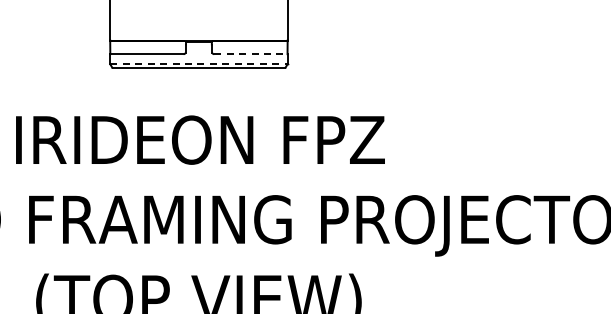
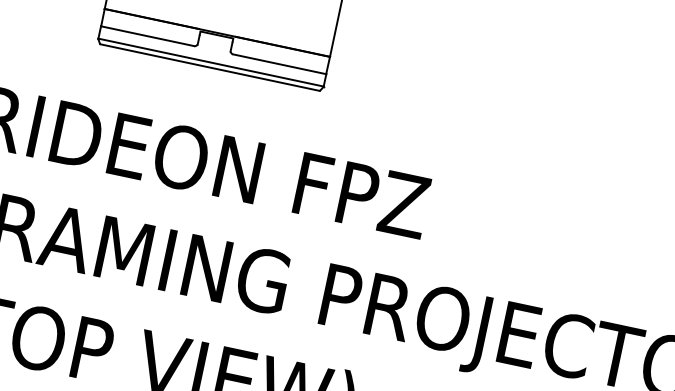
line: (250, 54) -> (279, 64), dashed -> solid
line: (198, 63) -> (210, 61), dashed -> solid

